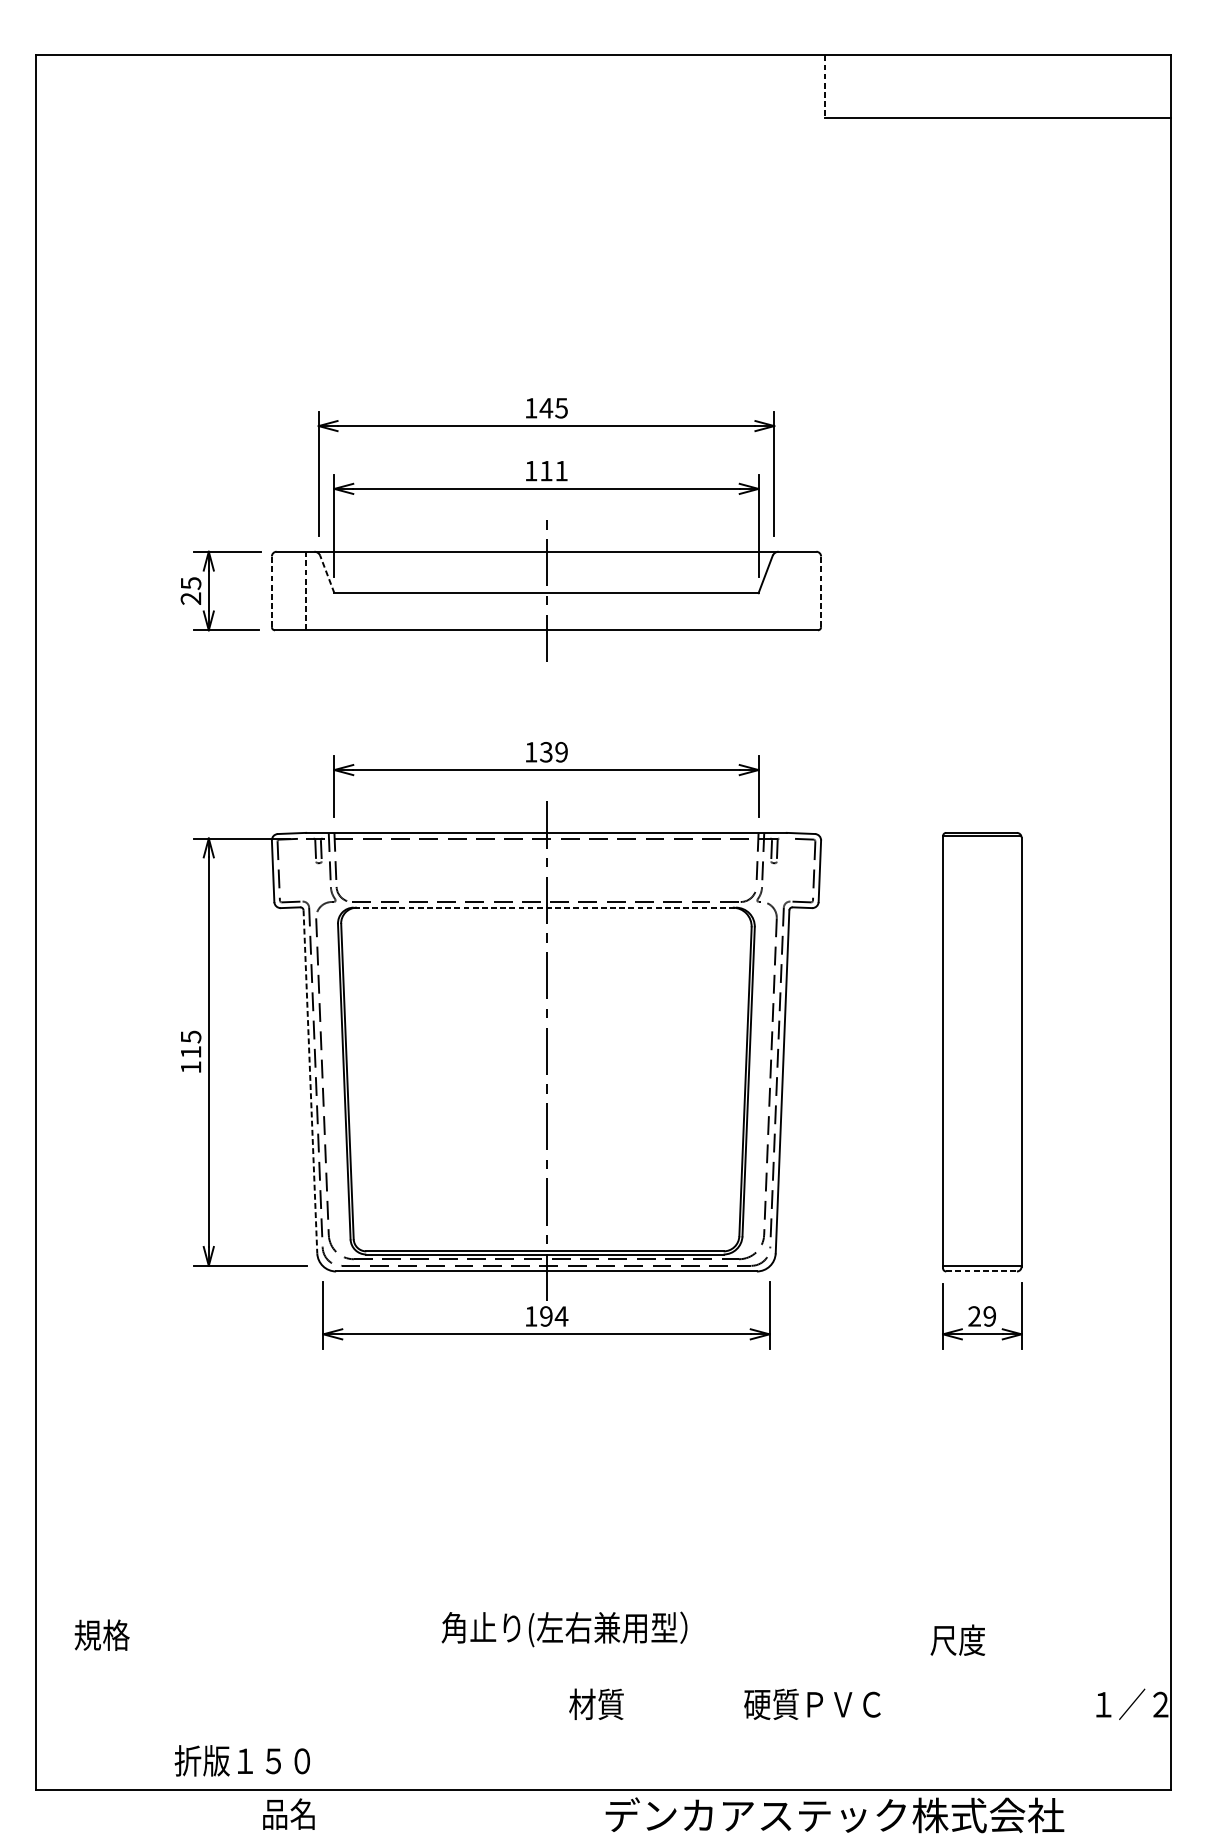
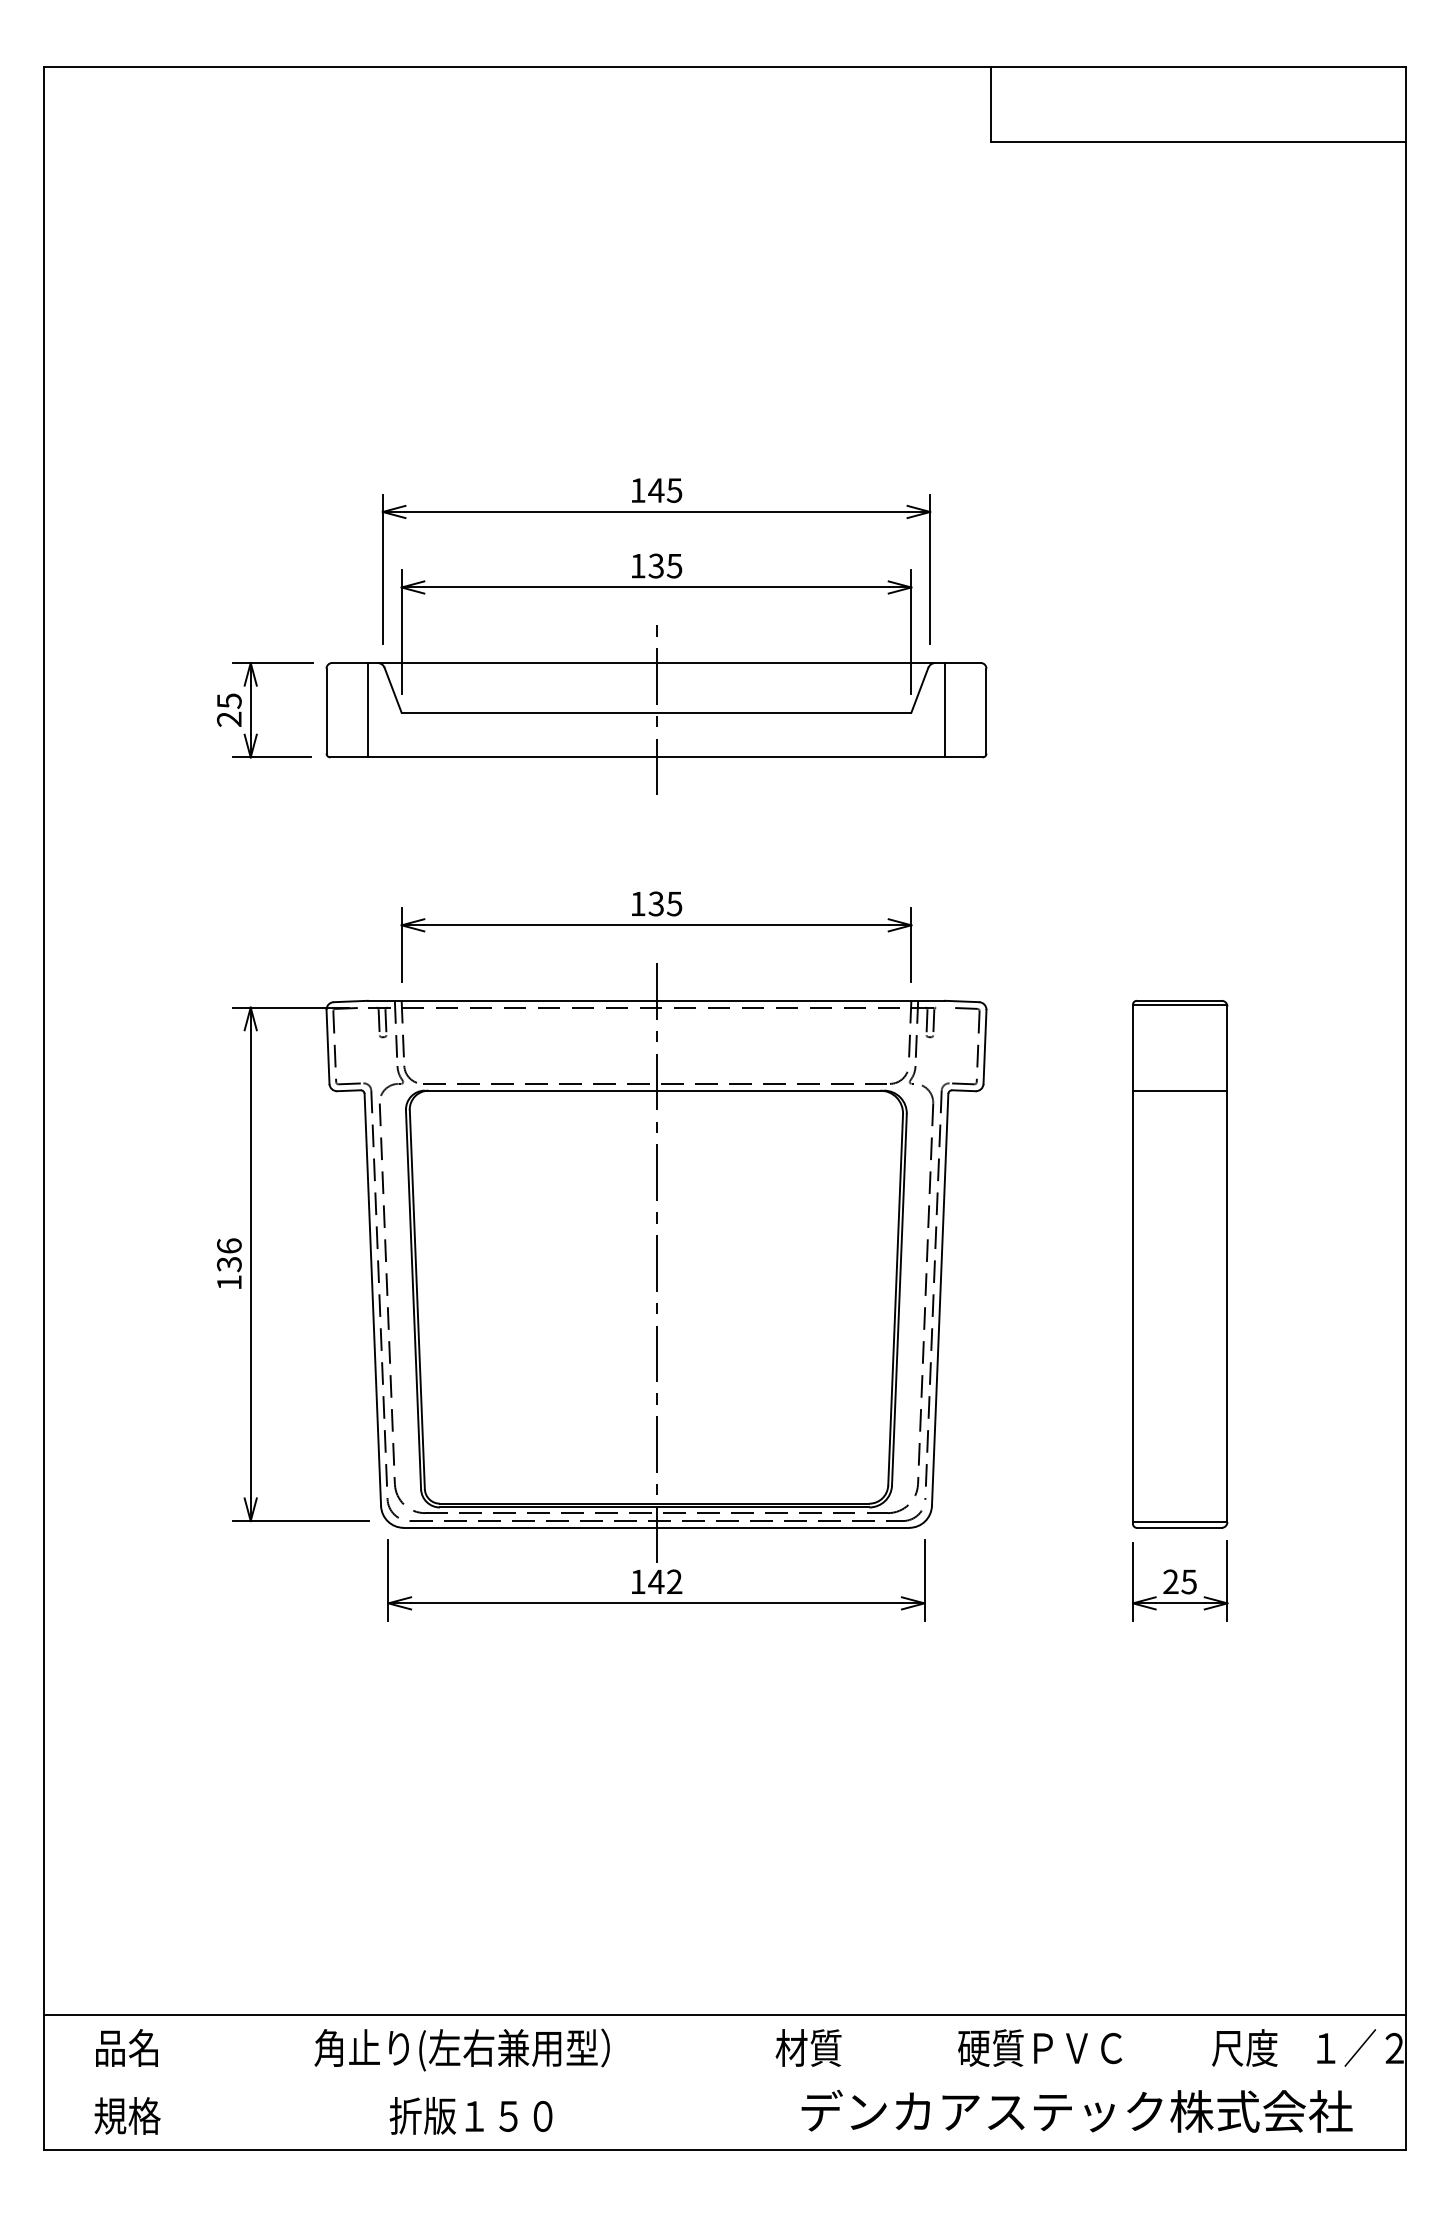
line: (825, 86) -> (991, 104), dashed -> solid
text: (553, 470) -> (665, 565), 111 -> 135
line: (326, 573) -> (392, 689), dashed -> solid
line: (305, 590) -> (367, 709), dashed -> solid
line: (271, 591) -> (326, 710), dashed -> solid
line: (787, 591) -> (945, 710), added
line: (821, 591) -> (986, 710), dashed -> solid
text: (561, 751) -> (674, 903), 139 -> 135
line: (544, 907) -> (654, 1090), dashed -> solid
line: (982, 908) -> (1180, 1091), added
text: (191, 1044) -> (229, 1255), 115 -> 136
line: (310, 1082) -> (372, 1300), dashed -> solid
line: (981, 1271) -> (1179, 1527), dashed -> solid
text: (553, 1316) -> (665, 1581), 194 -> 142
text: (989, 1316) -> (1188, 1581), 29 -> 25
text: (563, 1629) -> (461, 2049), moved
text: (102, 1634) -> (127, 2115), moved
text: (957, 1639) -> (1244, 2047), moved
line: (603, 1676) -> (724, 2014), added
text: (596, 1703) -> (808, 2047), moved
text: (812, 1703) -> (1040, 2047), moved
text: (241, 1760) -> (470, 2115), moved
text: (288, 1813) -> (126, 2047), moved
text: (834, 1814) -> (1076, 2110), moved

